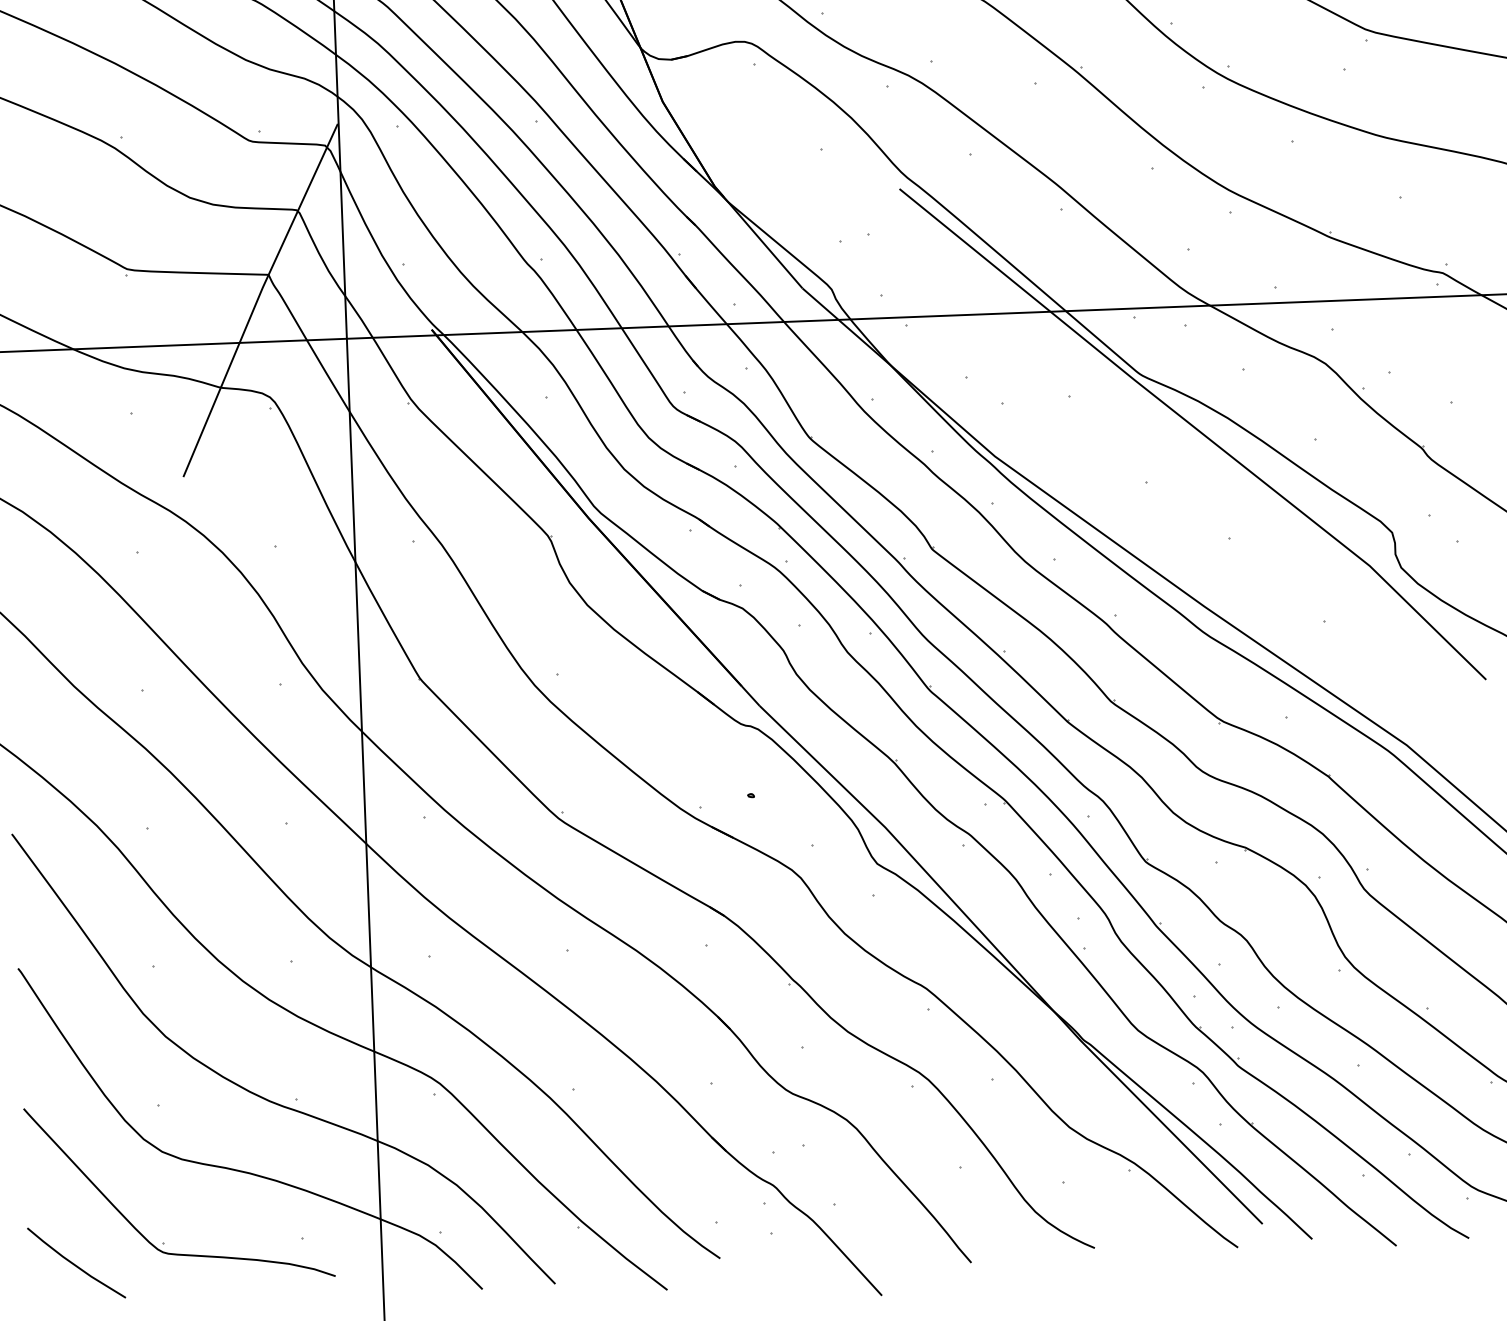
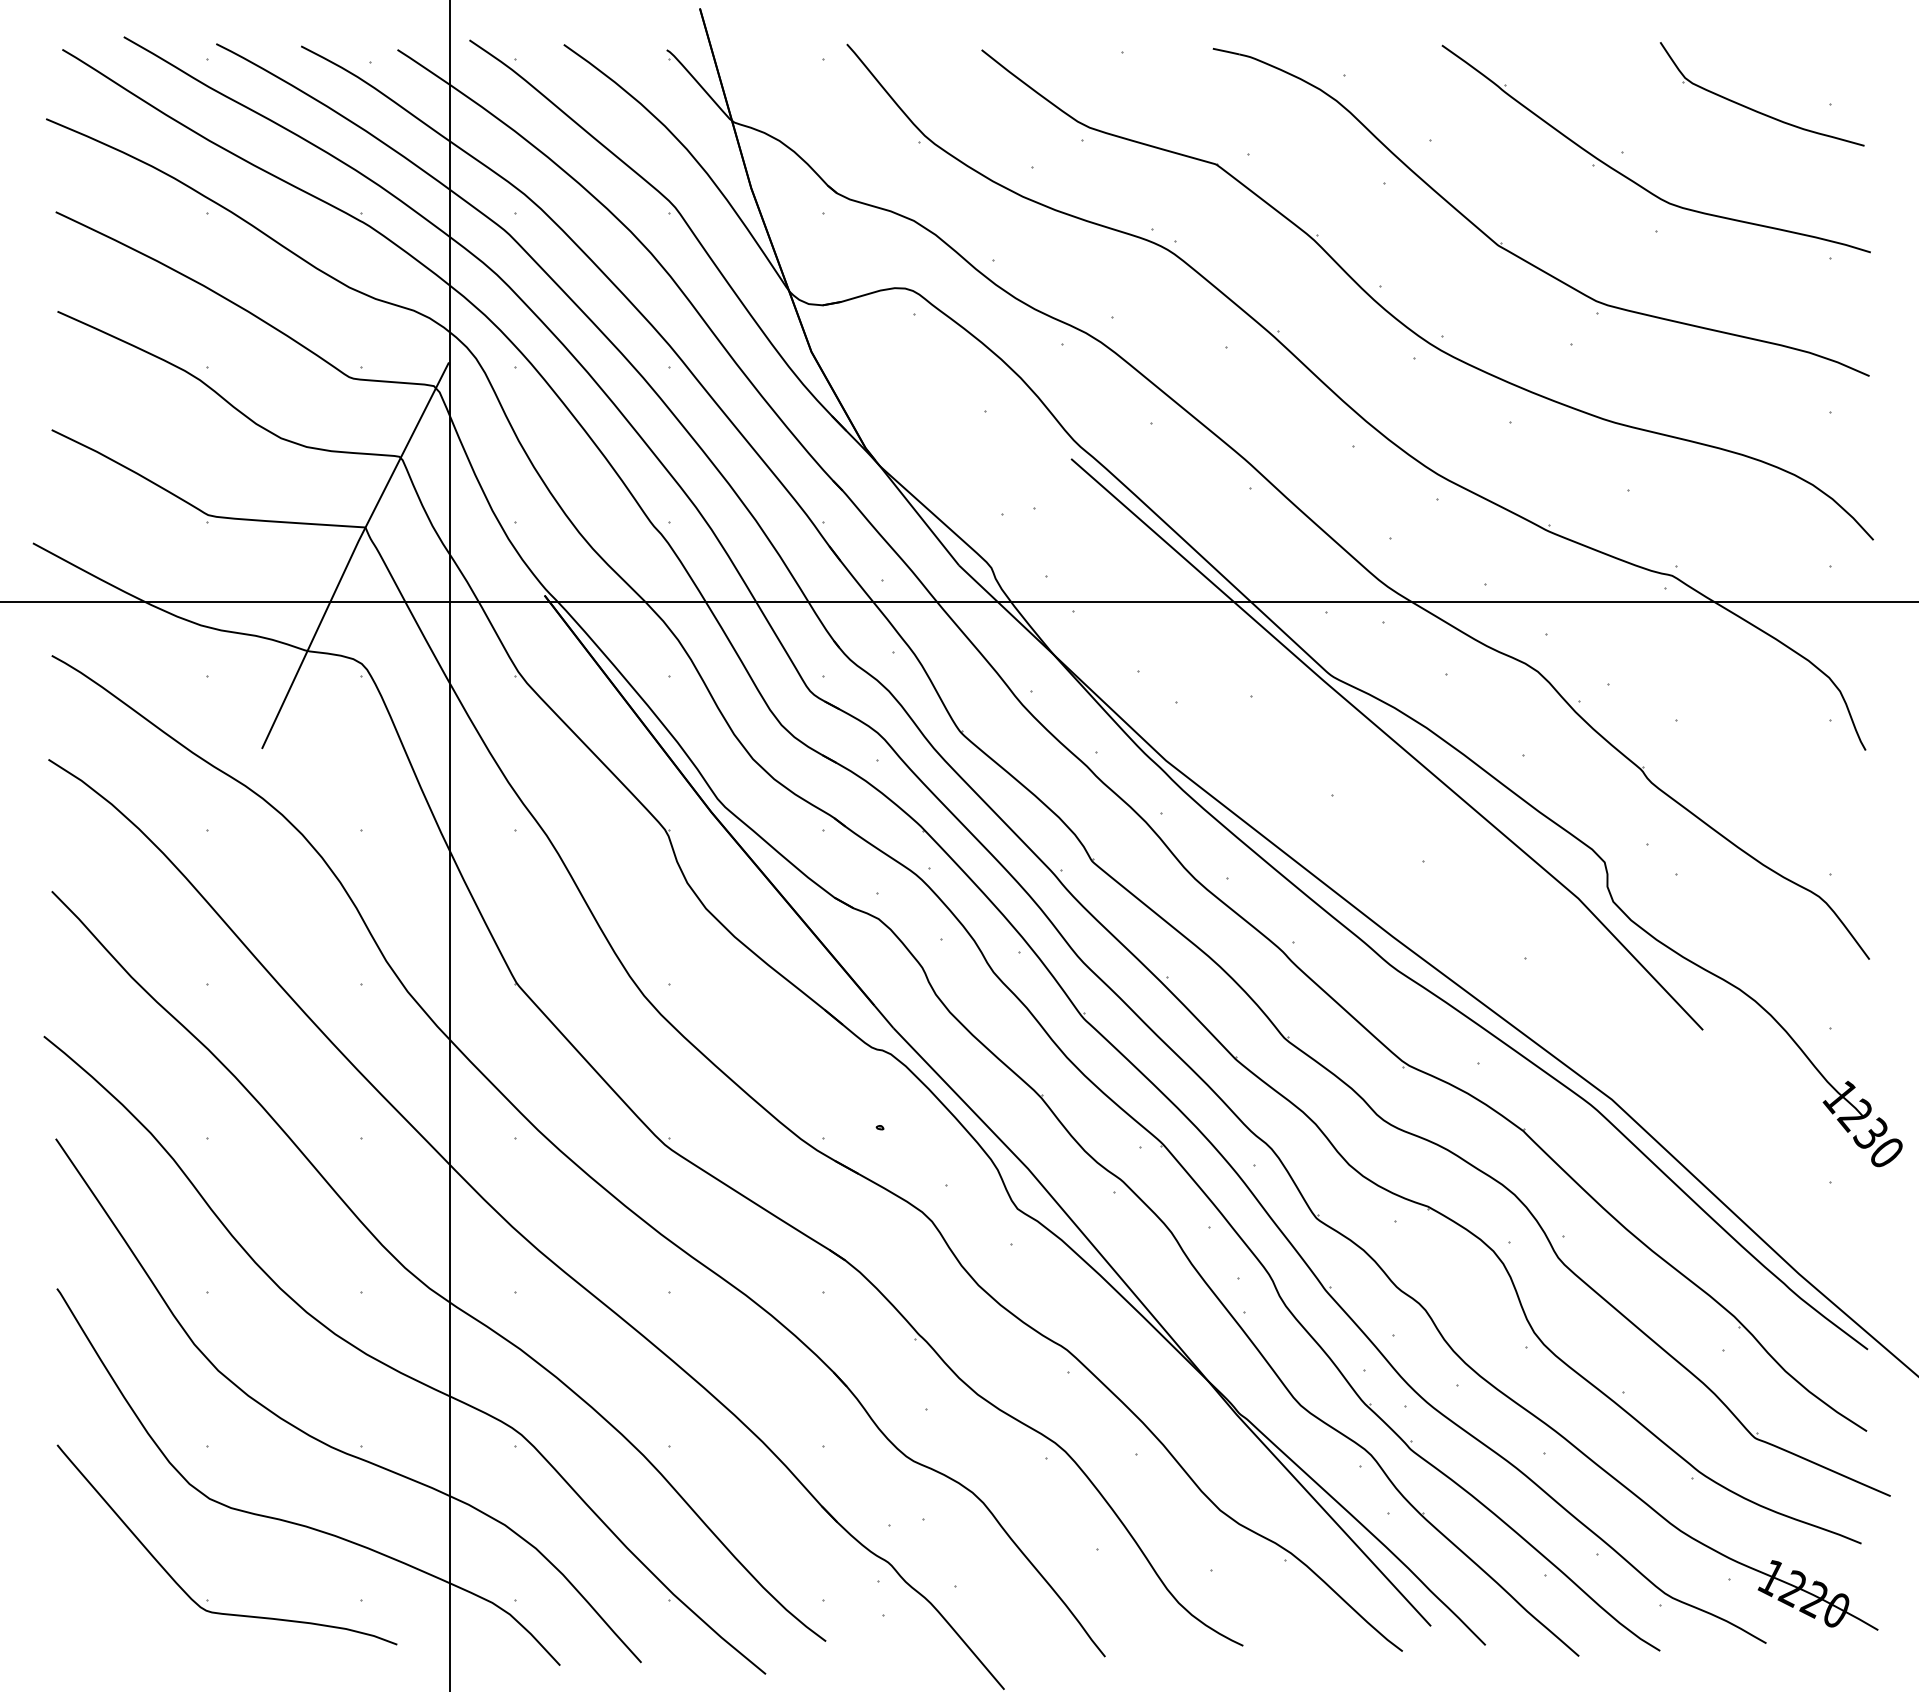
line: (74, 1263) -> (107, 1619), removed

